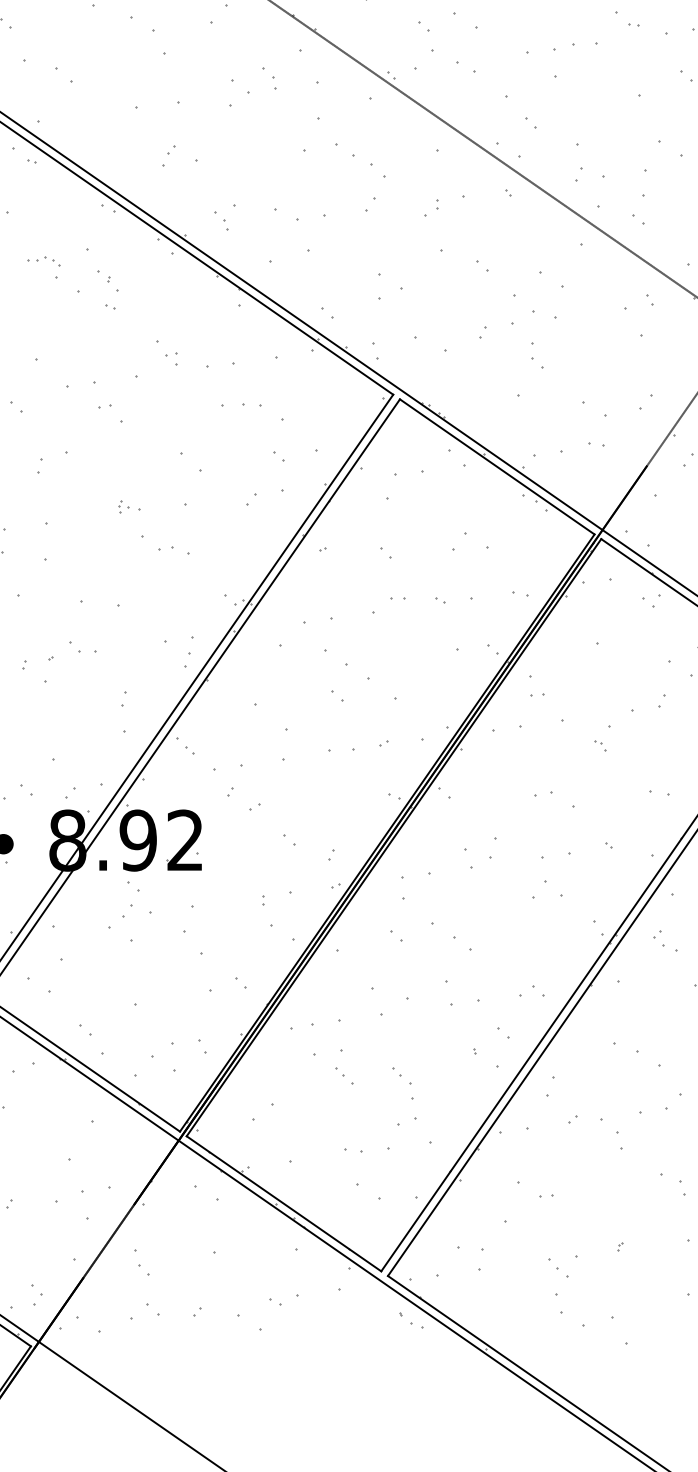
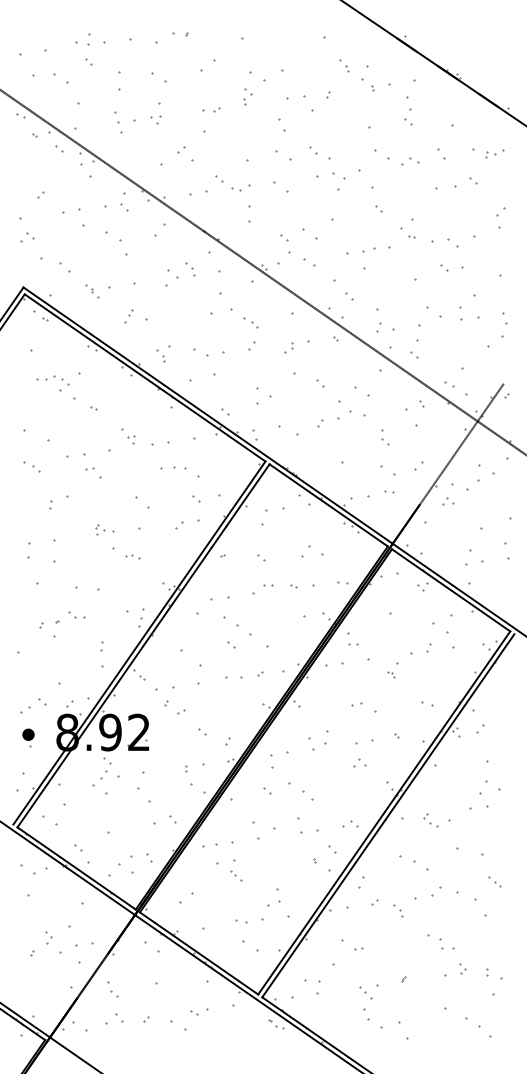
part: (368, 166) -> (250, 322), size x0.71
part: (42, 261) -> (52, 380), size x1.67
part: (108, 281) -> (92, 291), moved
part: (537, 355) -> (385, 437), moved
part: (128, 506) -> (104, 529), size x1.43
part: (174, 550) -> (132, 556), size x0.71
part: (547, 889) -> (359, 762), size x0.62
part: (664, 940) -> (430, 820), moved
part: (403, 1075) -> (271, 875), removed
part: (612, 1133) -> (398, 910), size x0.62
part: (36, 1294) -> (48, 937), moved

